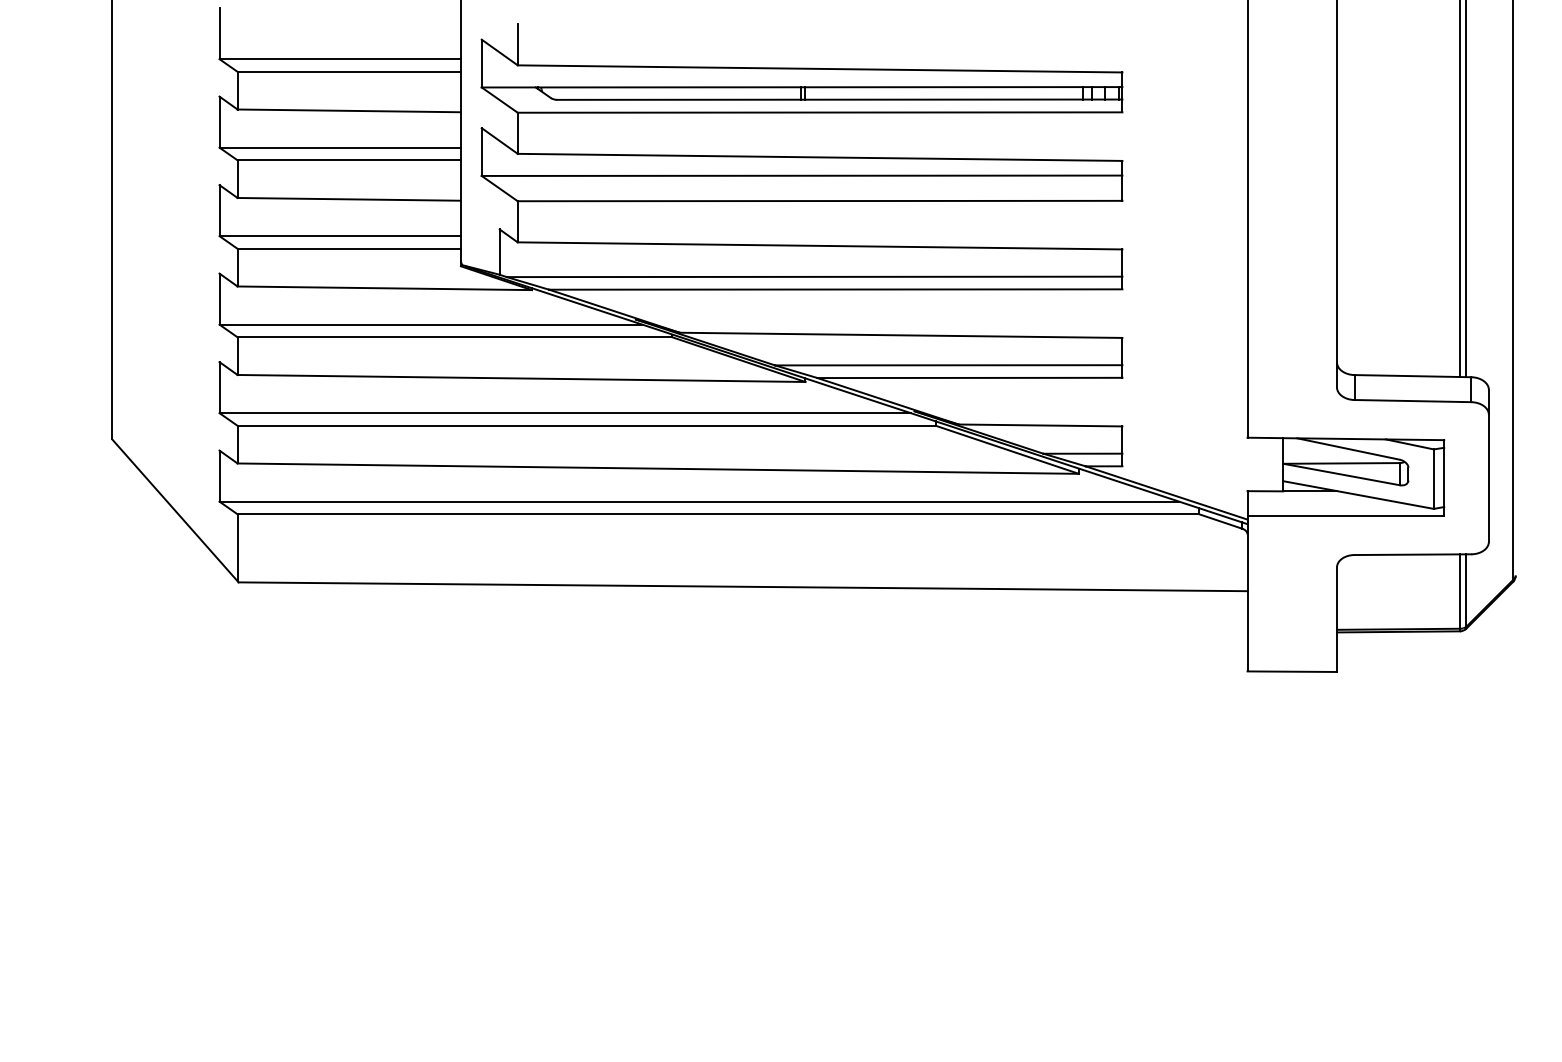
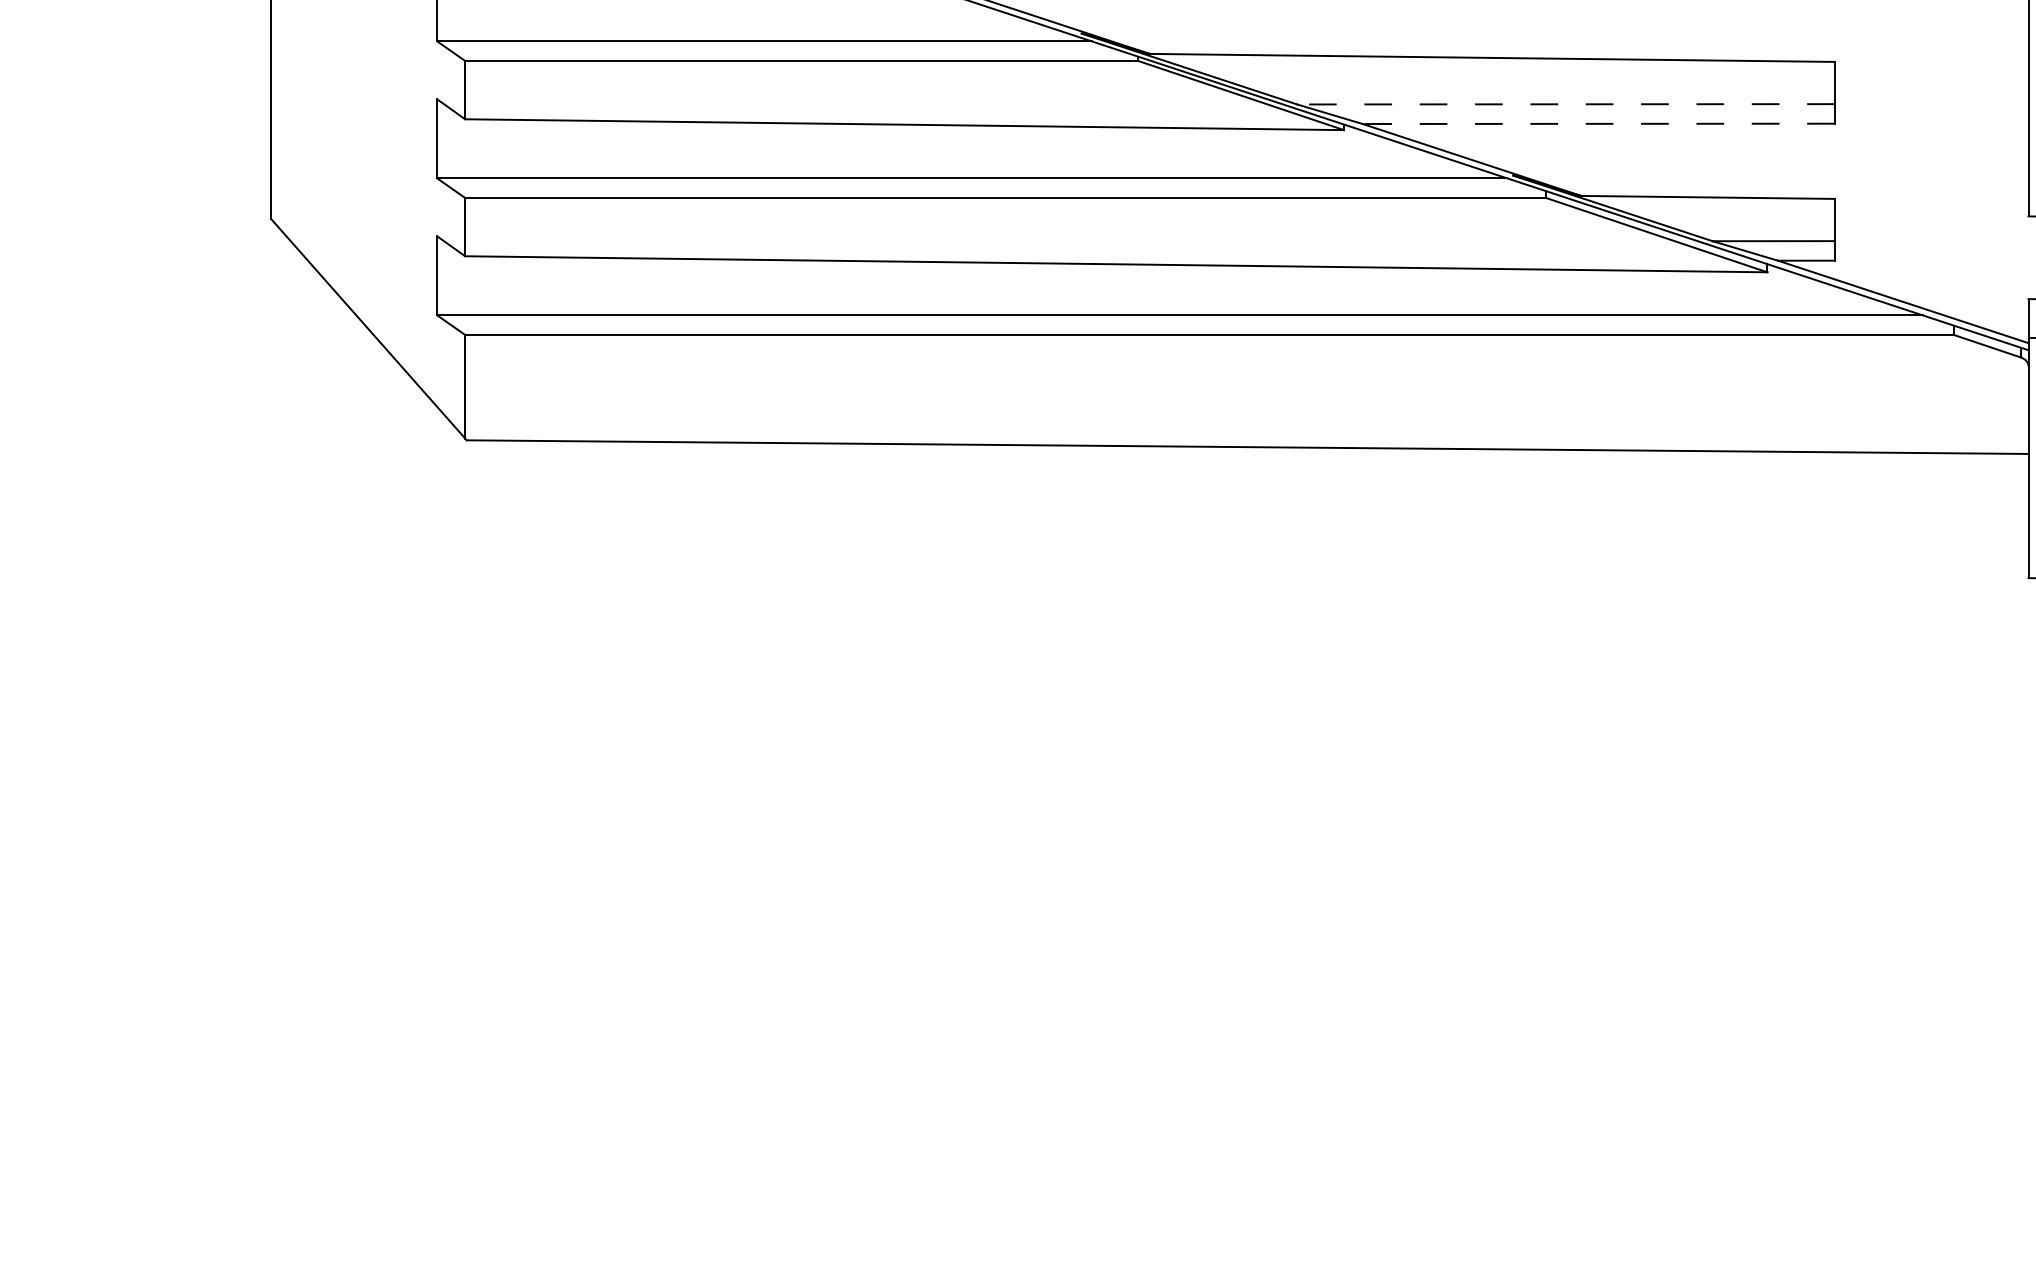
line: (948, 365) -> (1565, 104), solid -> dashed
line: (969, 377) -> (1598, 123), solid -> dashed

